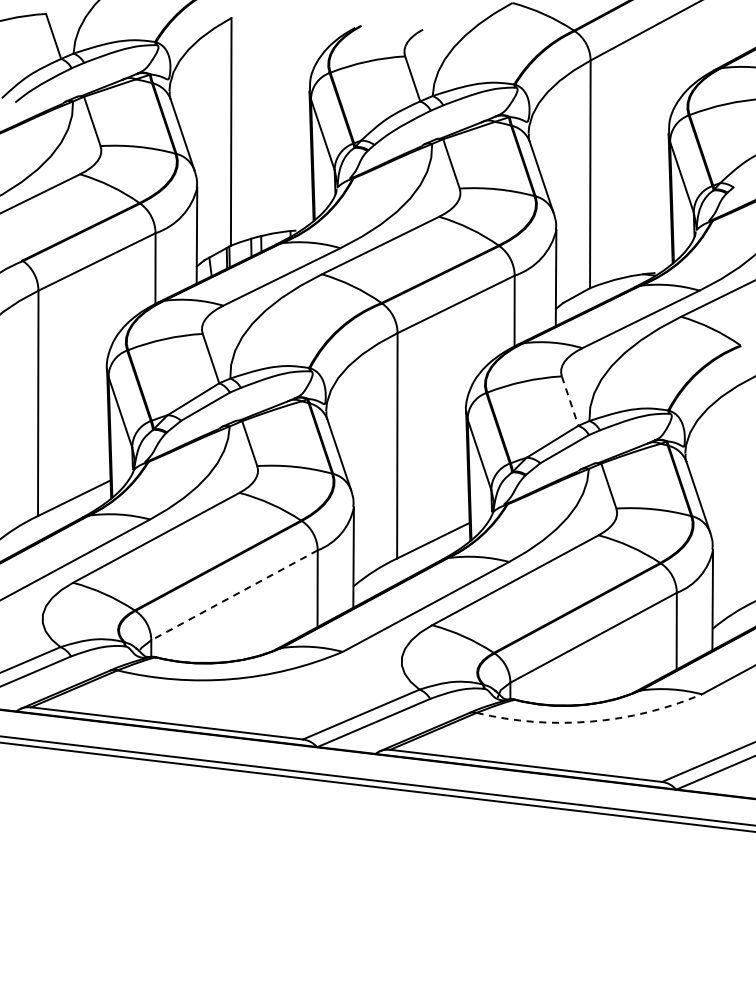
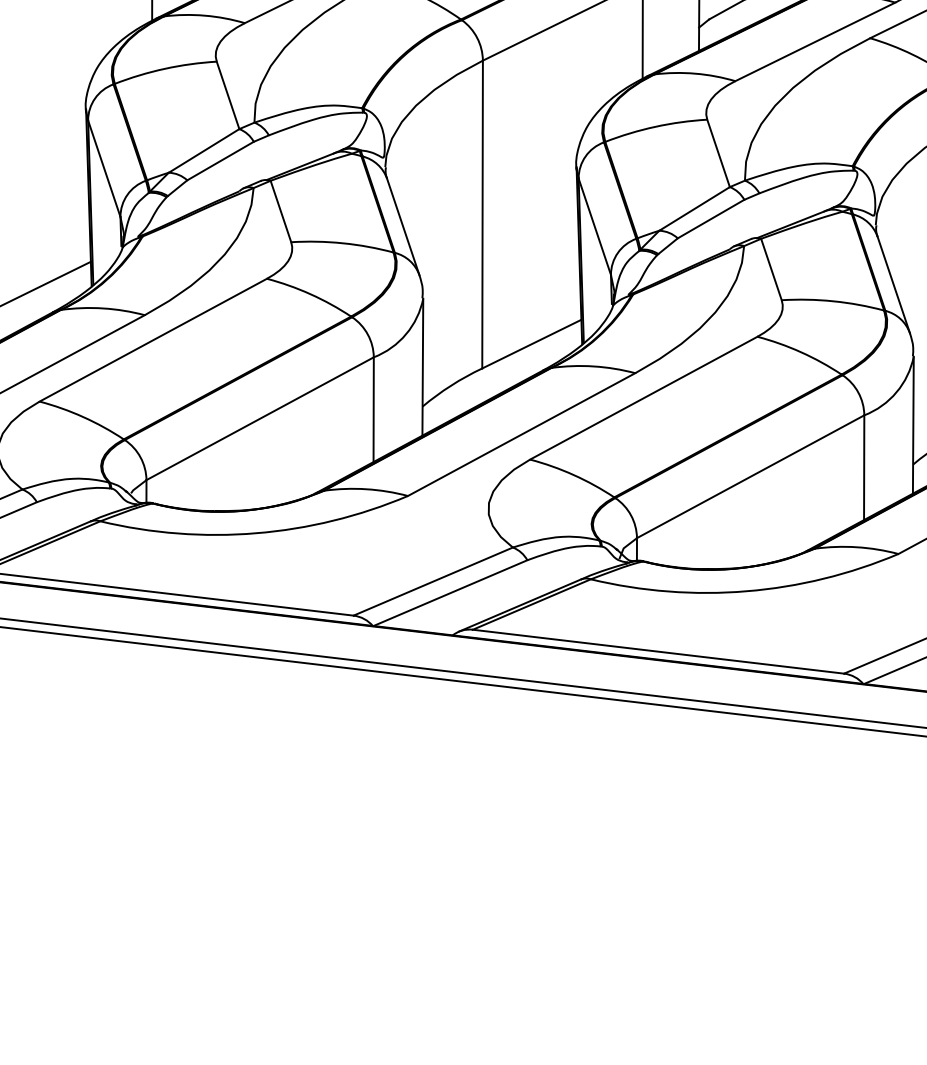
line: (570, 401) -> (719, 153), dashed -> solid
line: (234, 595) -> (260, 418), dashed -> solid
arc: (590, 721) -> (746, 591), dashed -> solid

